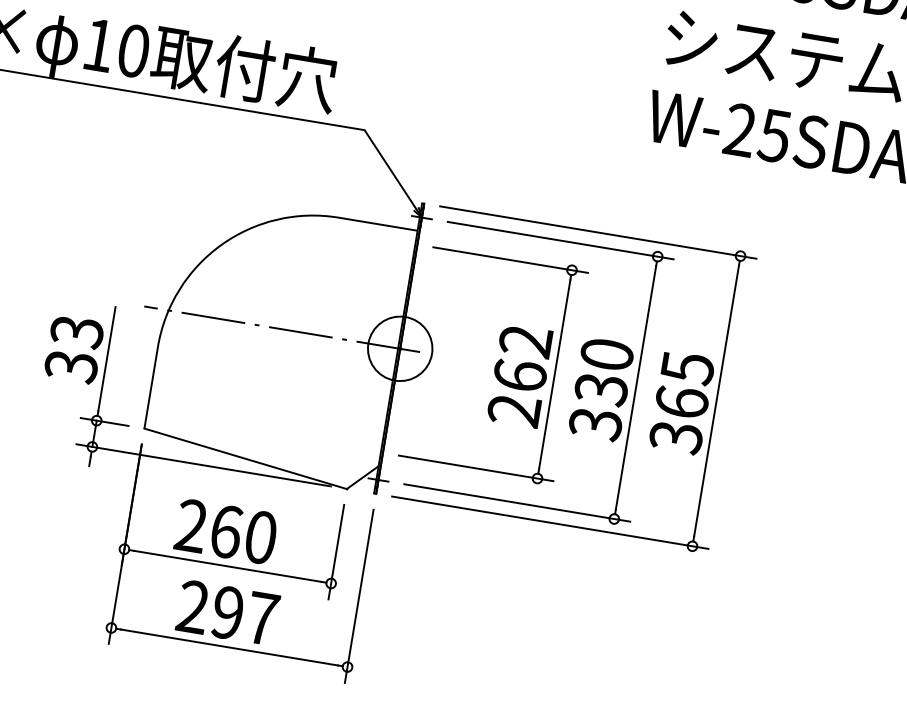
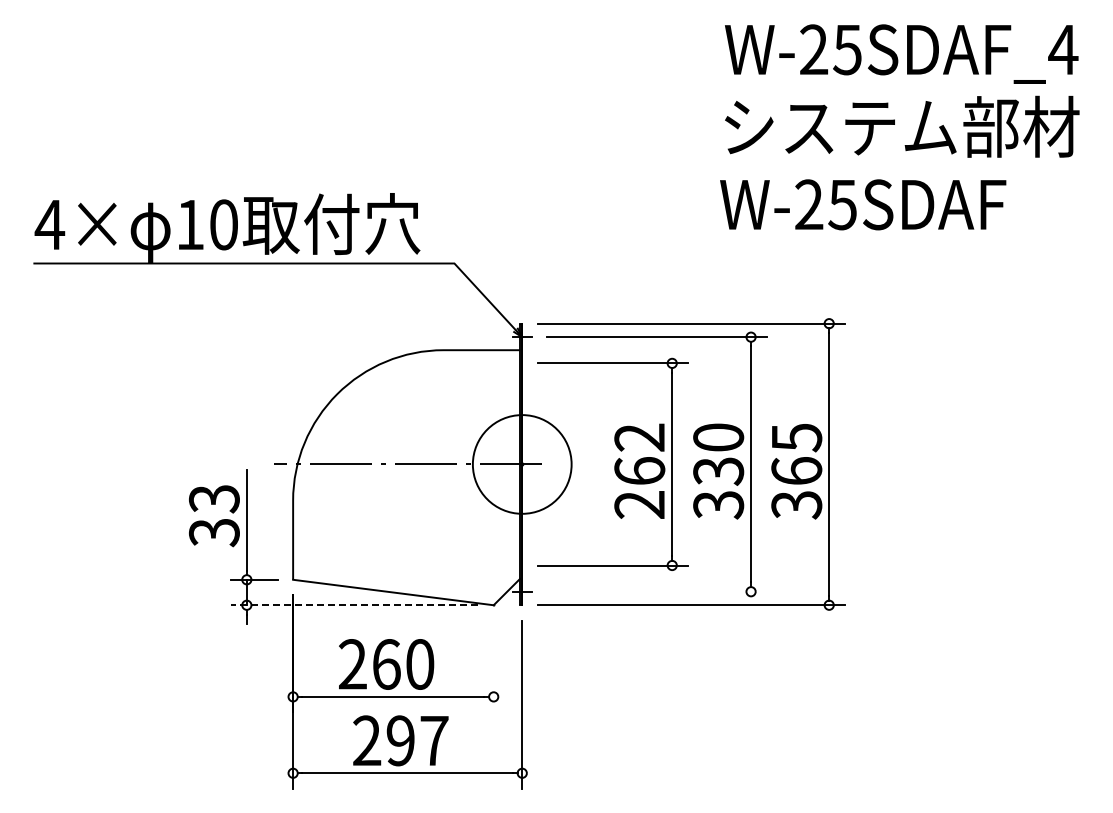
circle: (400, 348) -> (522, 464), size x1.6
line: (203, 465) -> (354, 605), solid -> dashed
line: (516, 502) -> (656, 591), removed
line: (336, 552) -> (493, 666), removed

